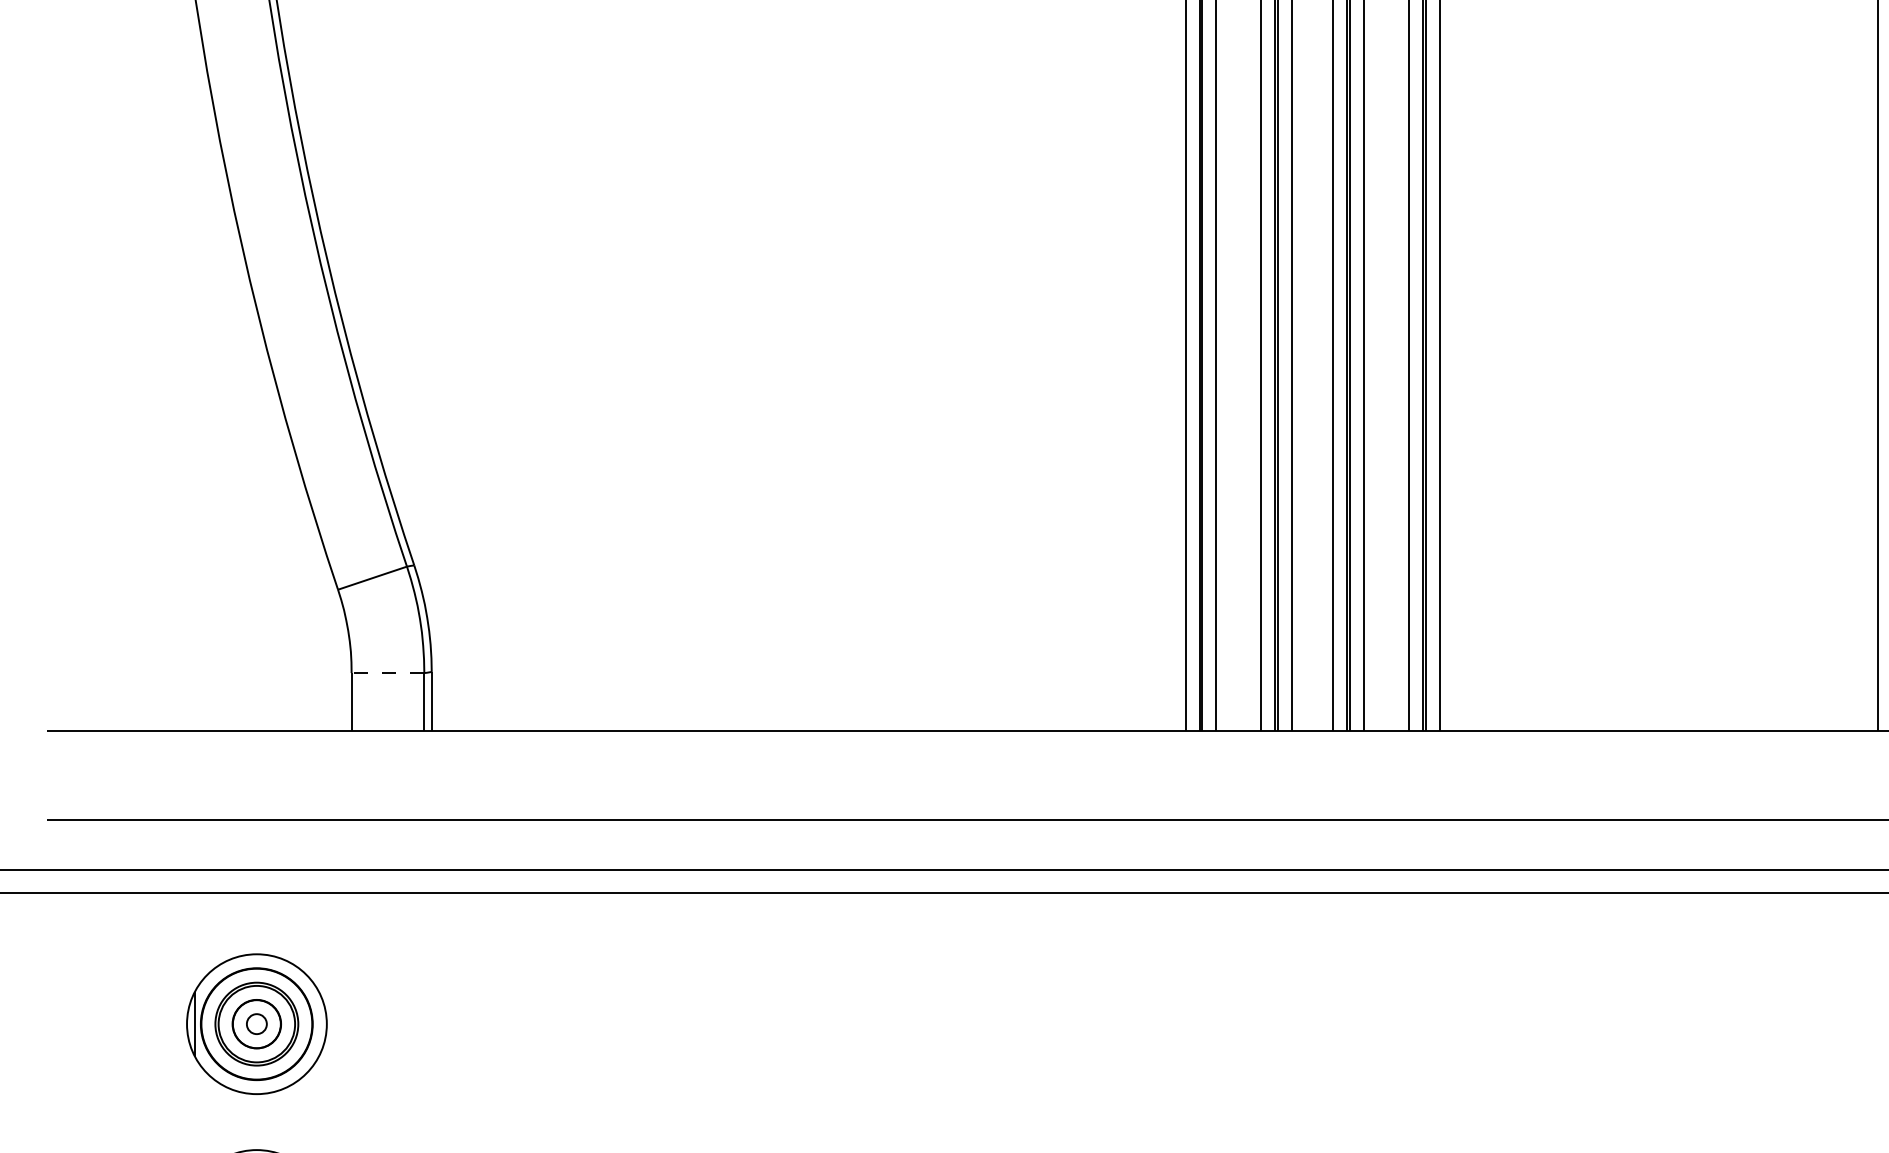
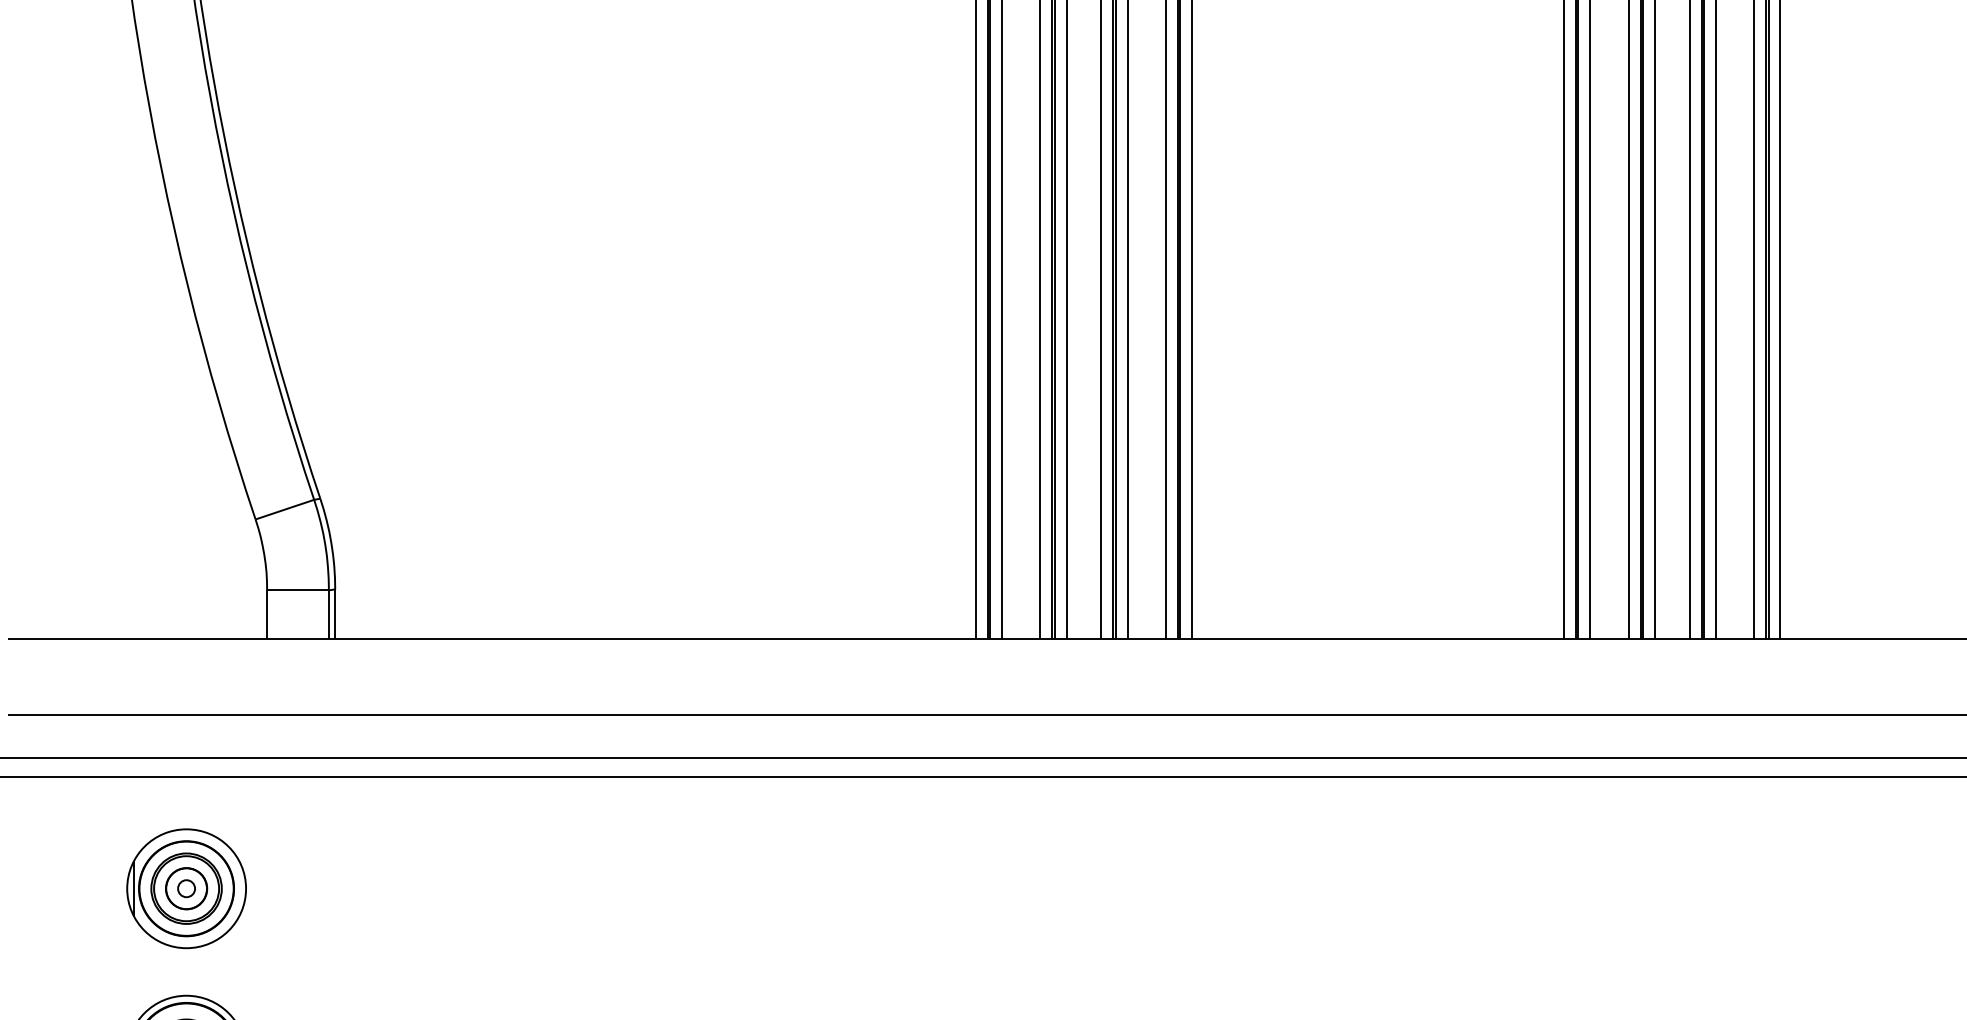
line: (388, 673) -> (298, 590), dashed -> solid

